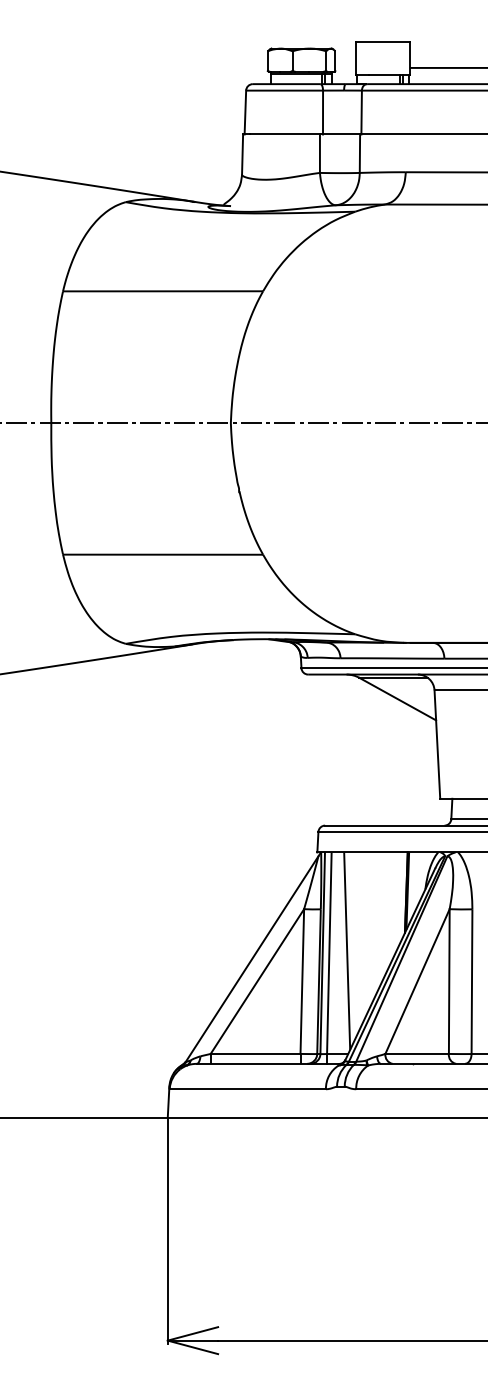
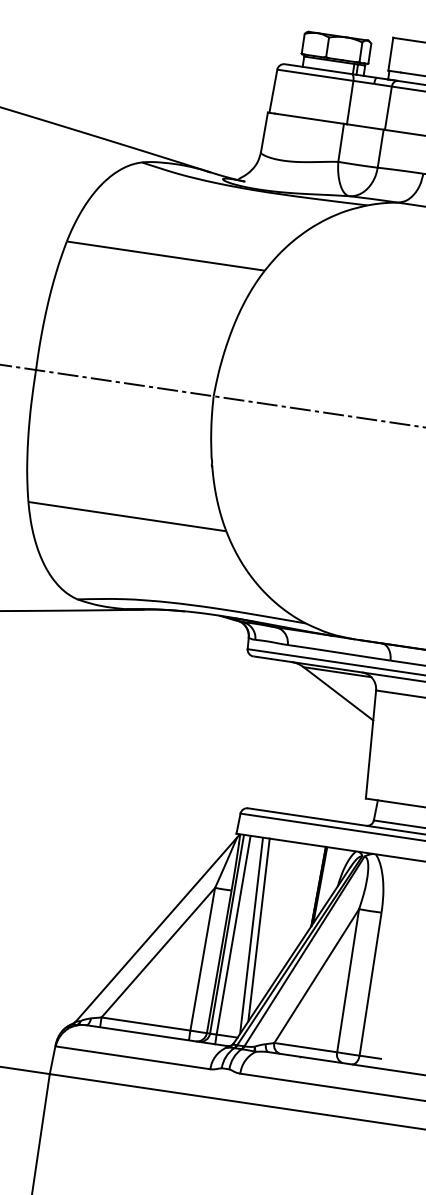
line: (353, 944) -> (258, 930), added

